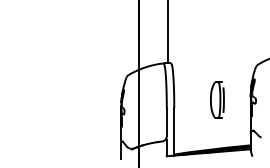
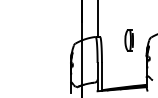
part: (216, 100) -> (128, 40), moved

